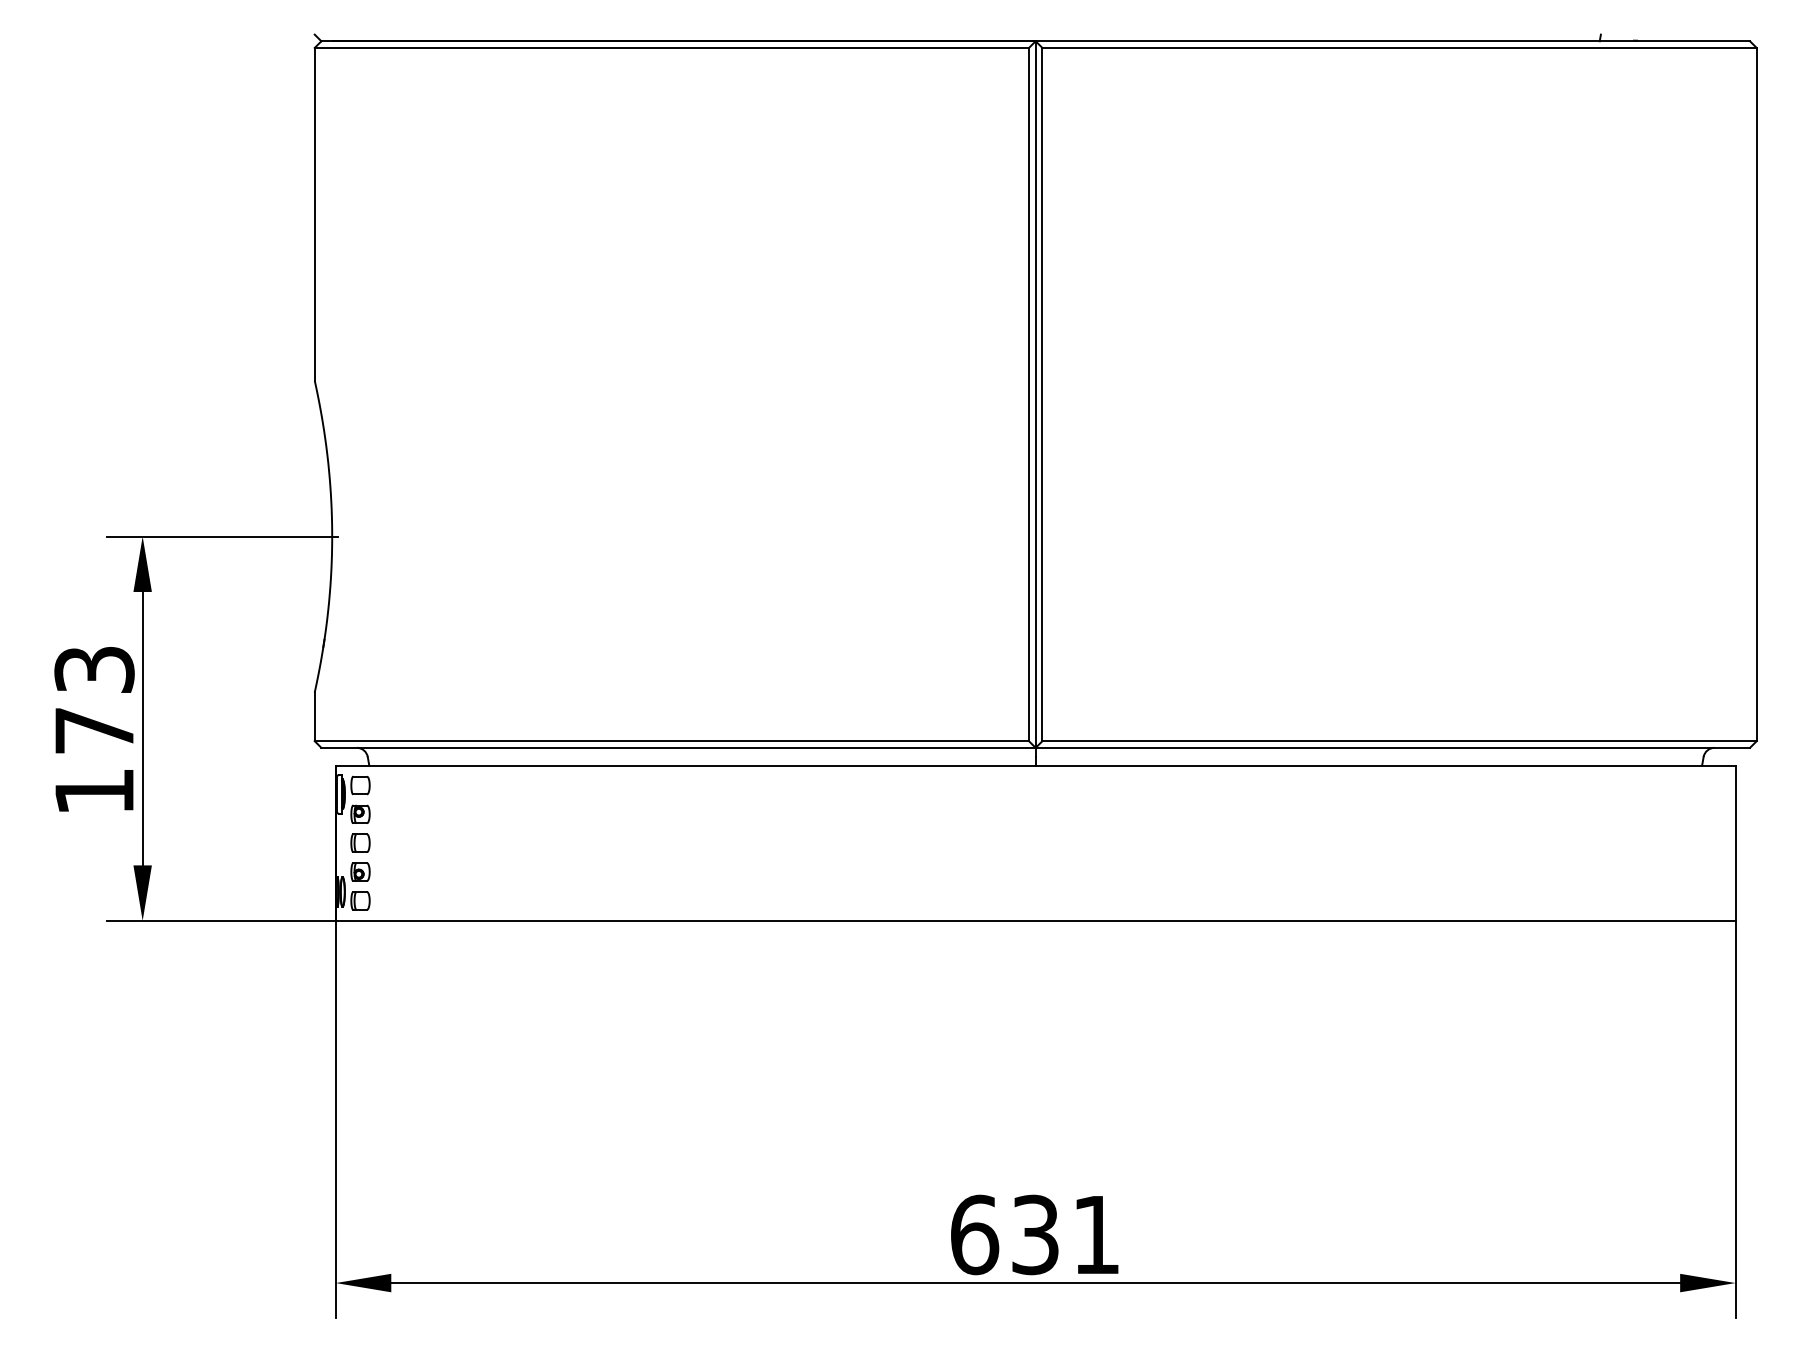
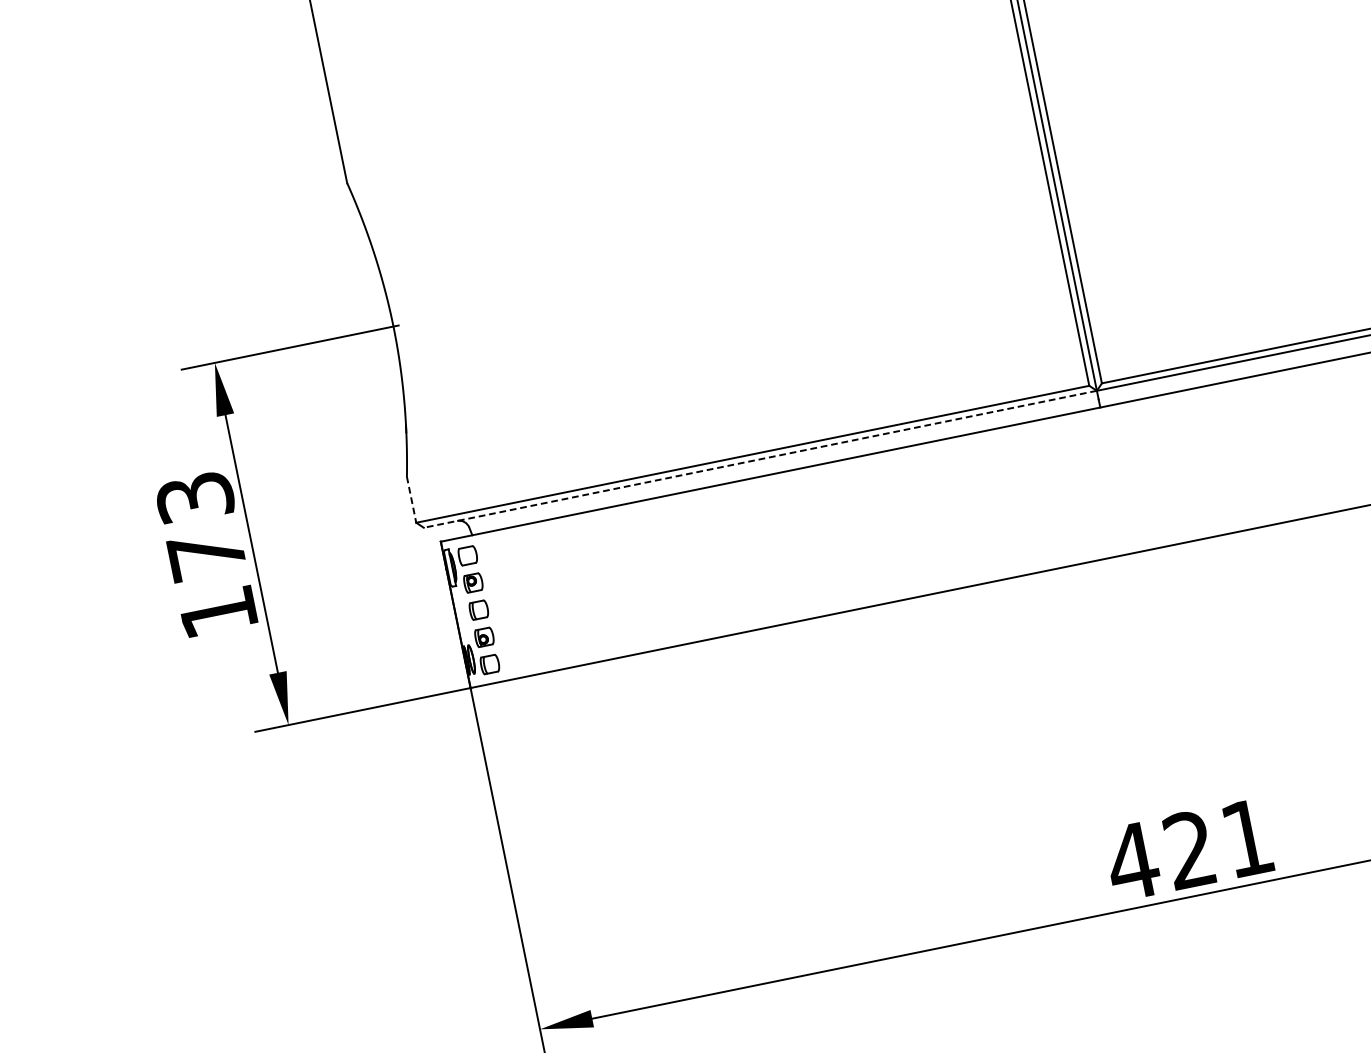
line: (314, 717) -> (411, 500), solid -> dashed
line: (678, 747) -> (760, 458), solid -> dashed
text: (1003, 1234) -> (1159, 855), 631 -> 421

